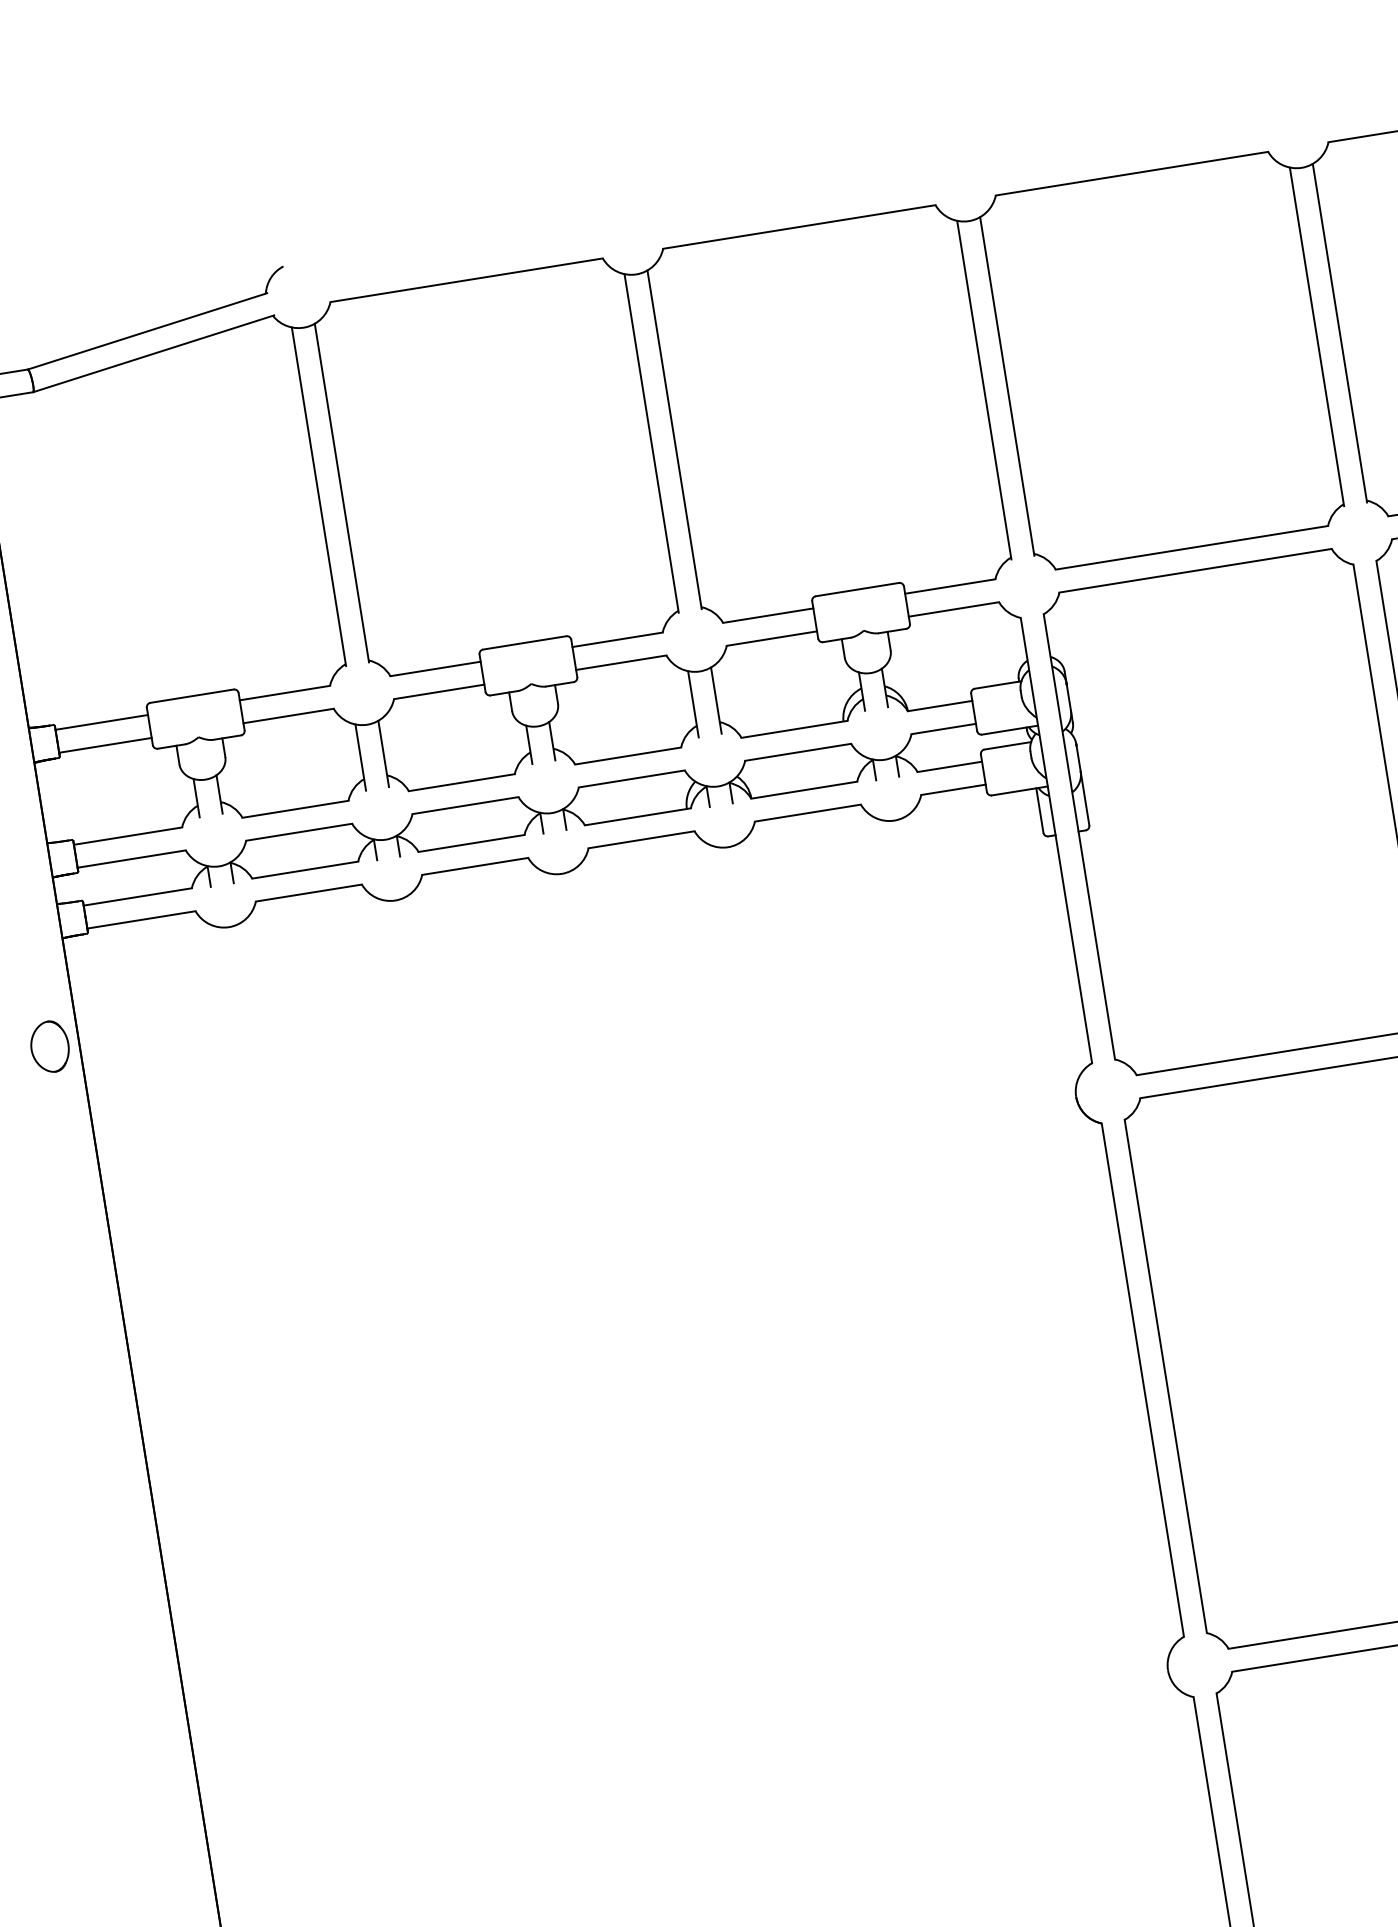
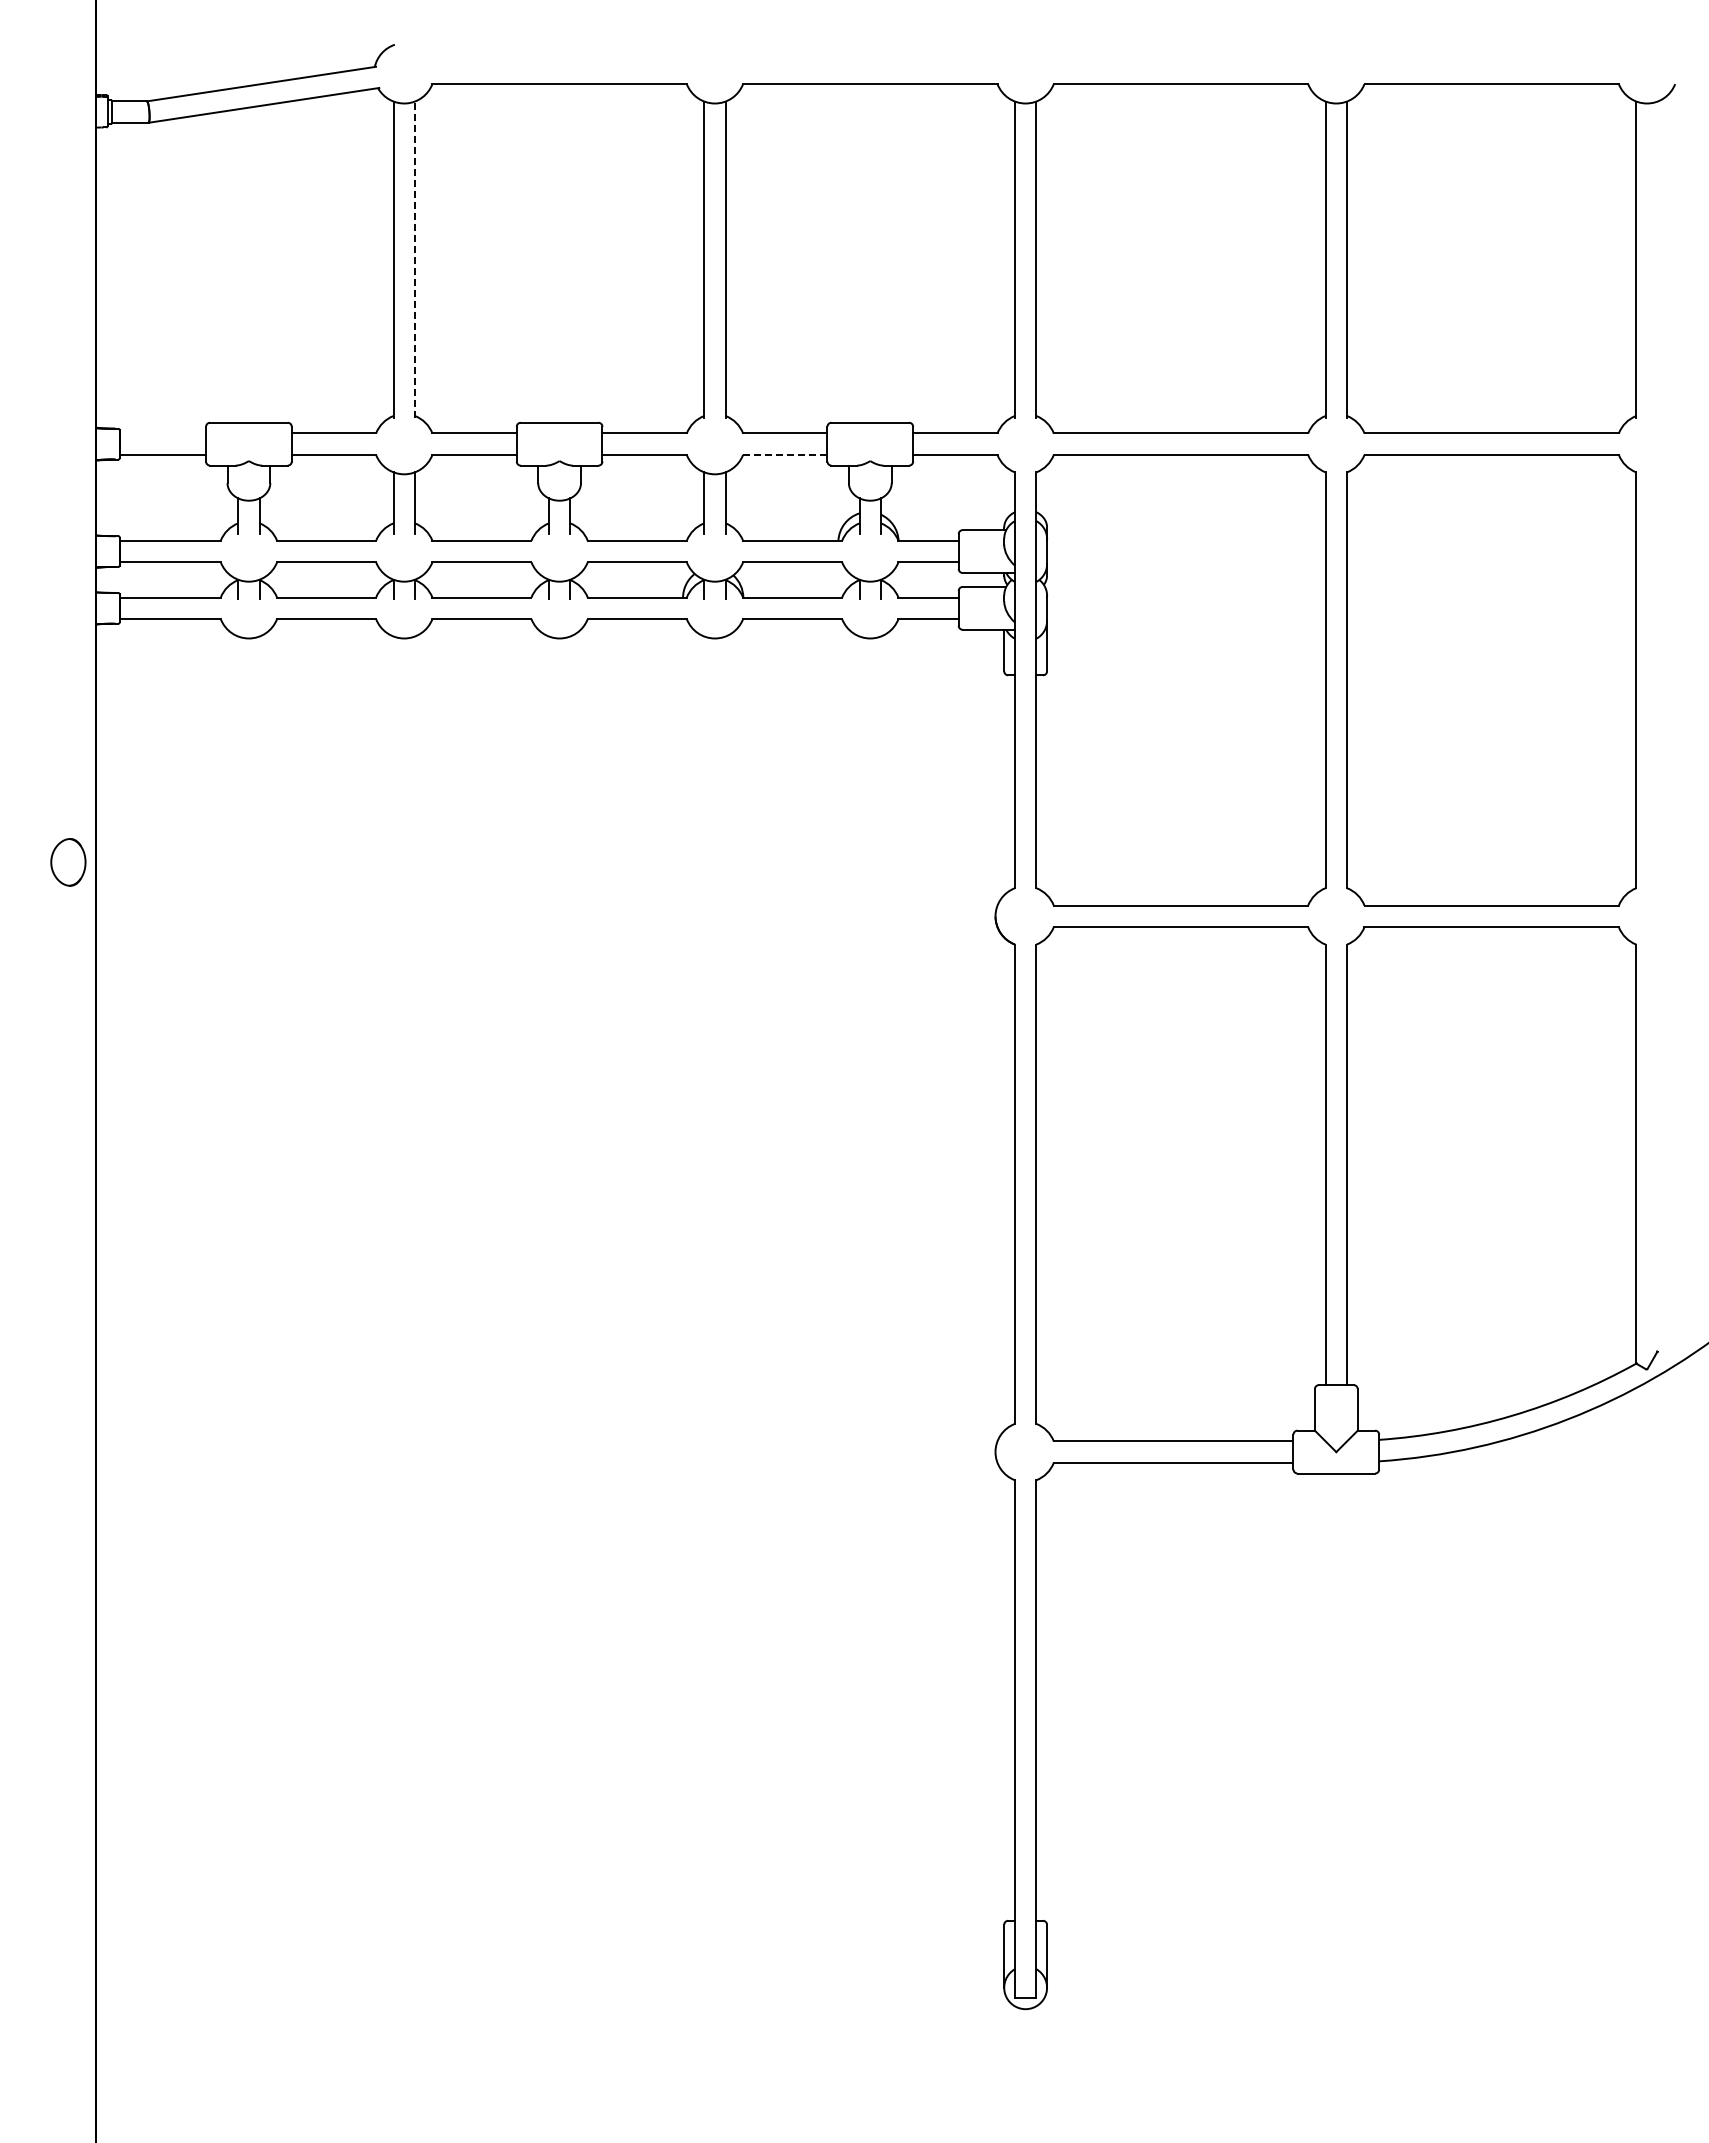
line: (341, 492) -> (414, 259), solid -> dashed
line: (772, 638) -> (785, 454), solid -> dashed
line: (101, 722) -> (162, 433), removed
part: (50, 1047) -> (68, 862), moved

